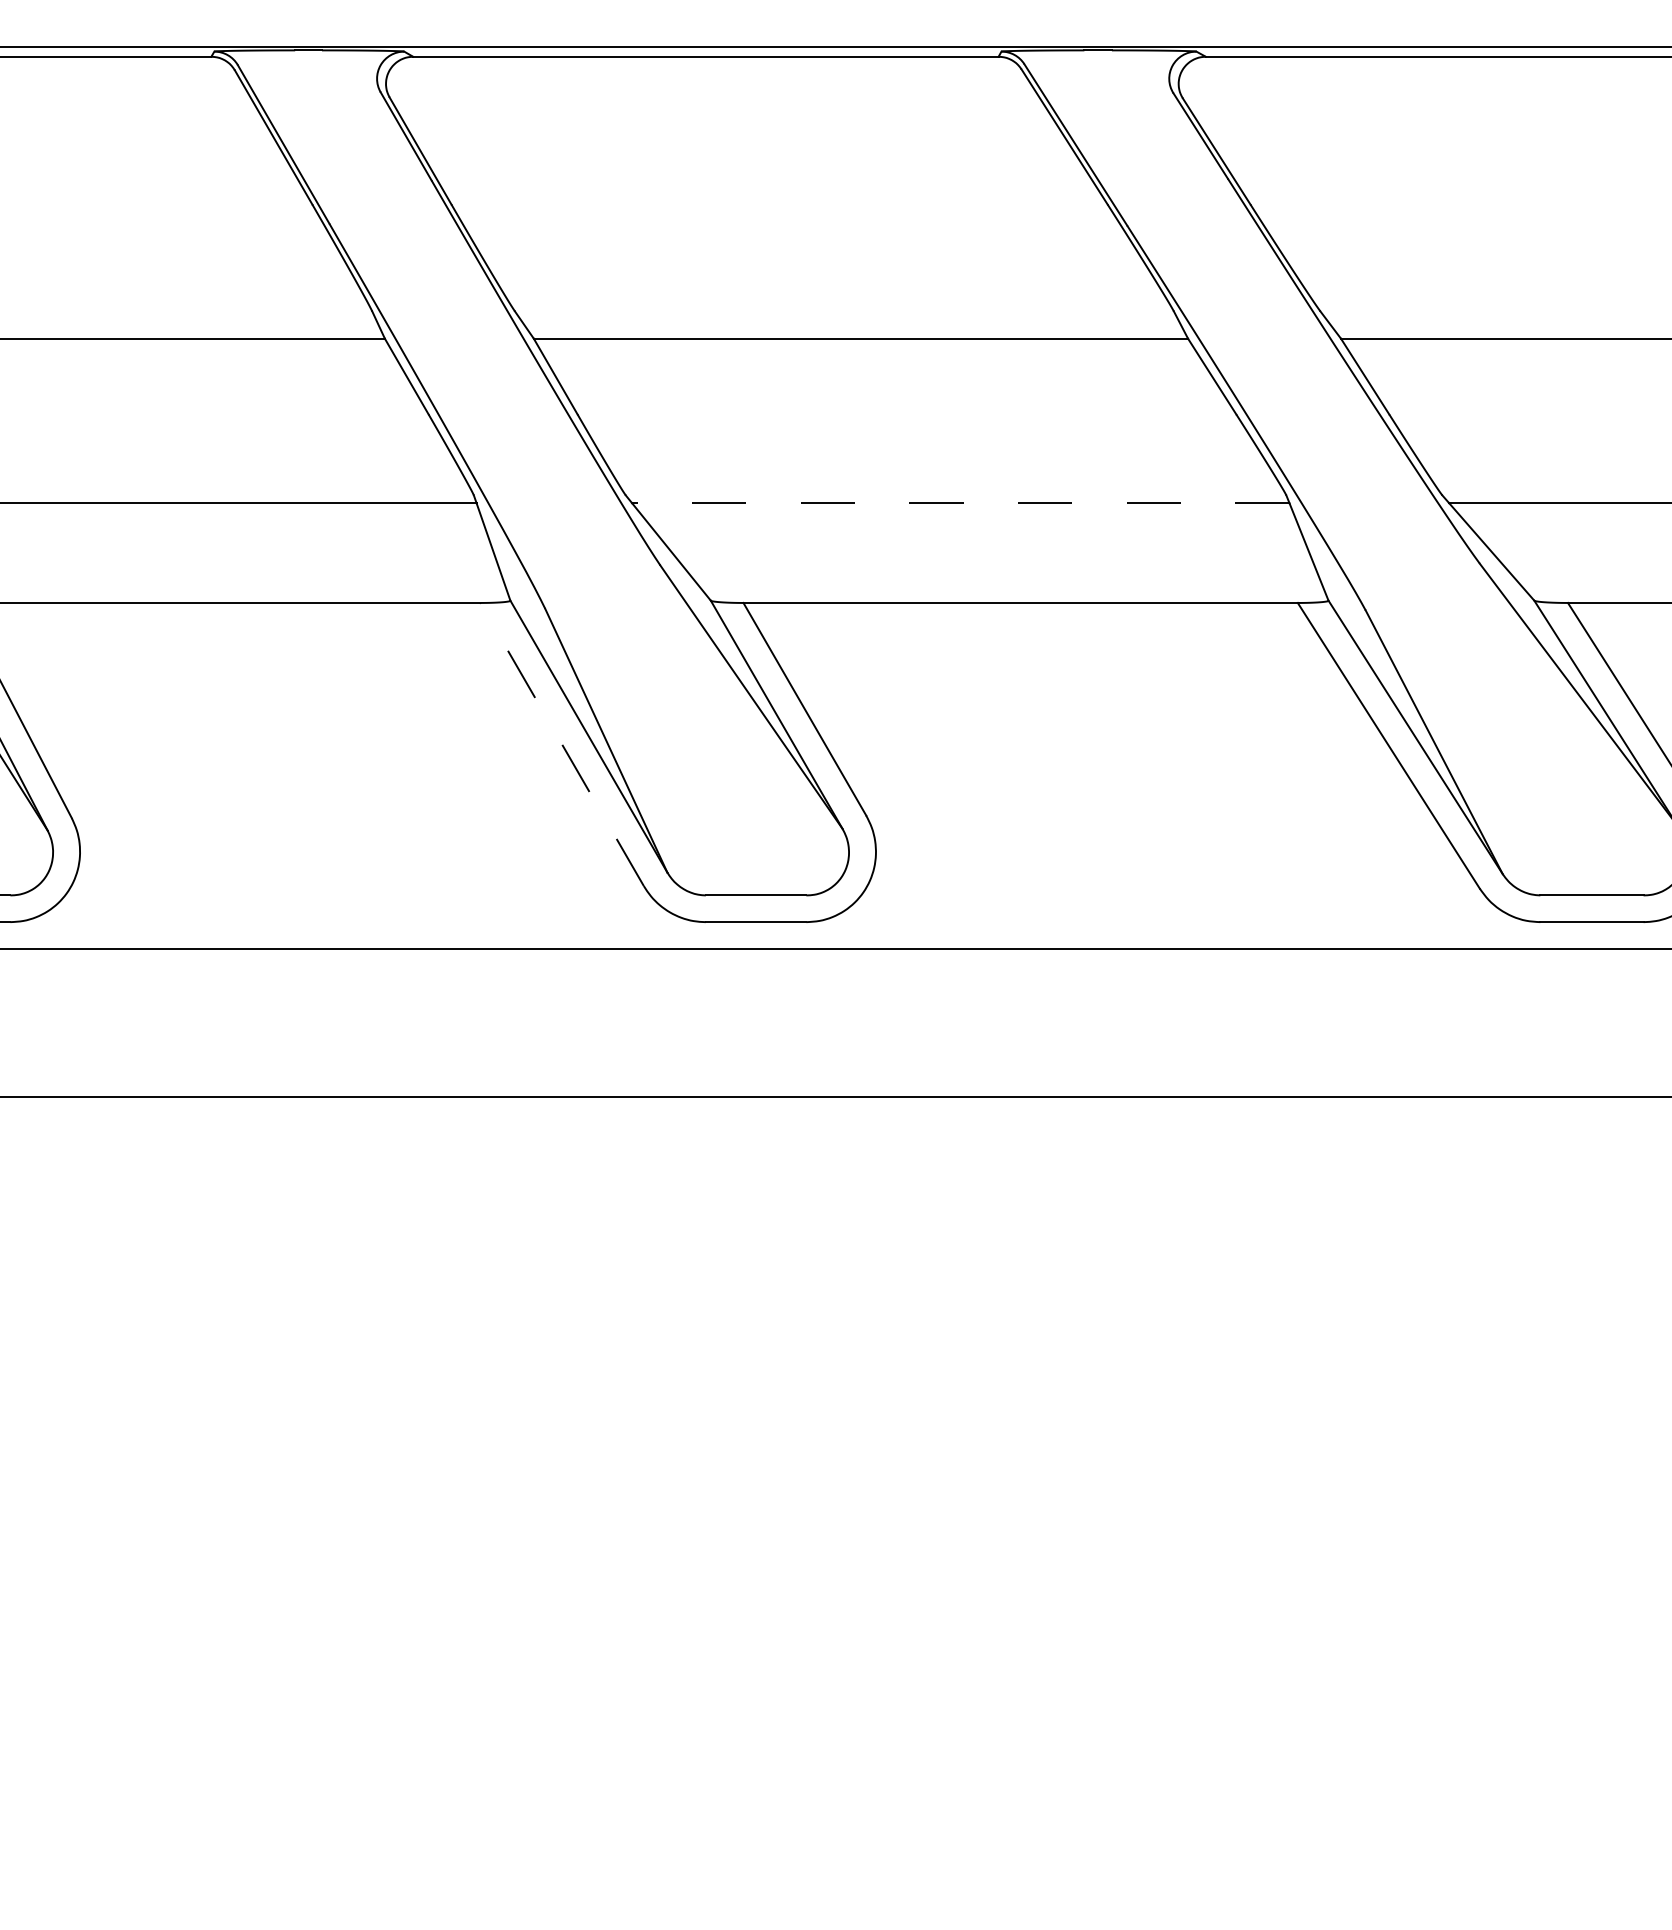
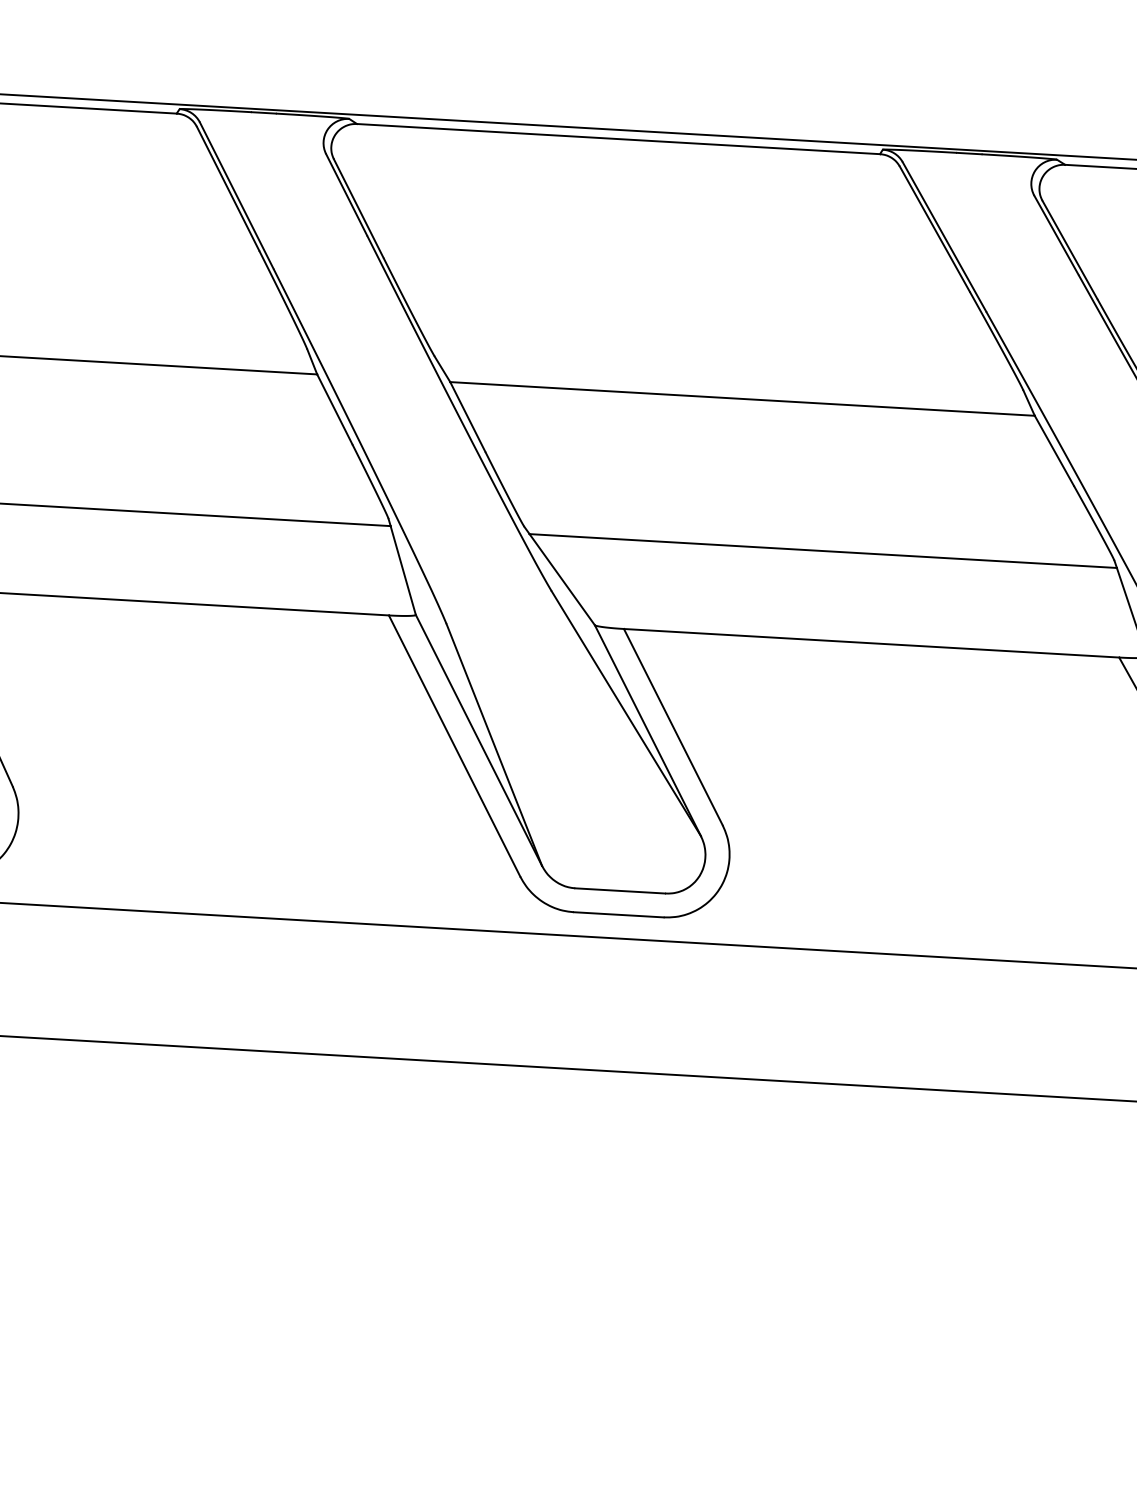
line: (960, 503) -> (822, 551), dashed -> solid
line: (561, 744) -> (454, 746), dashed -> solid

